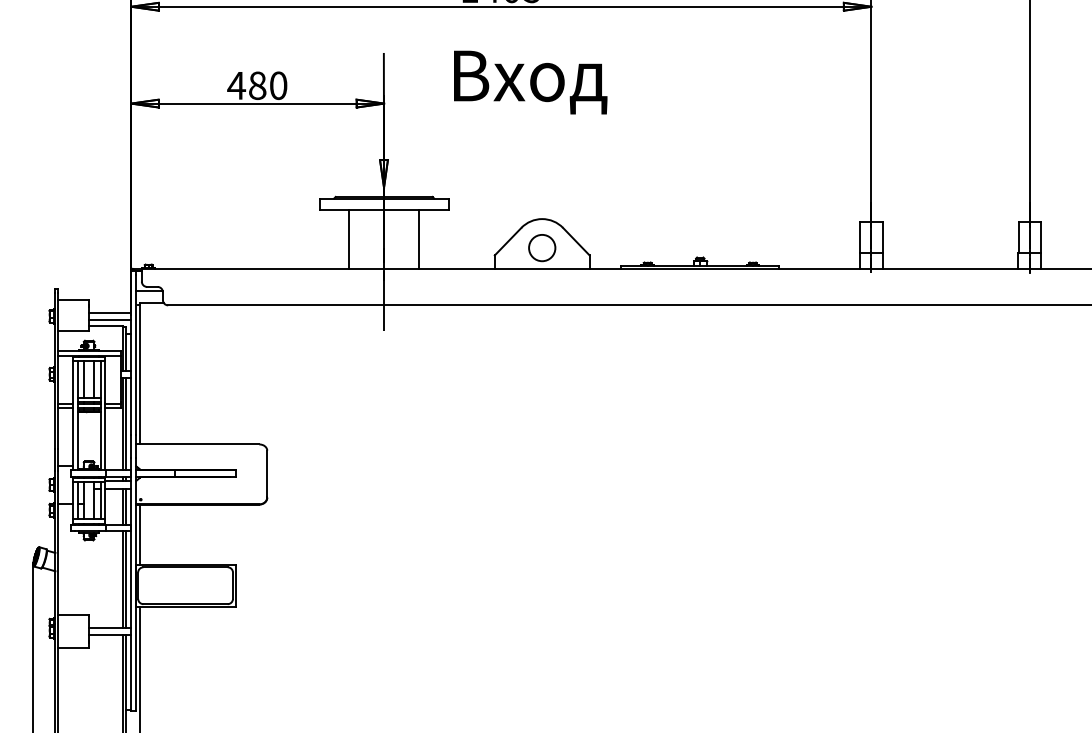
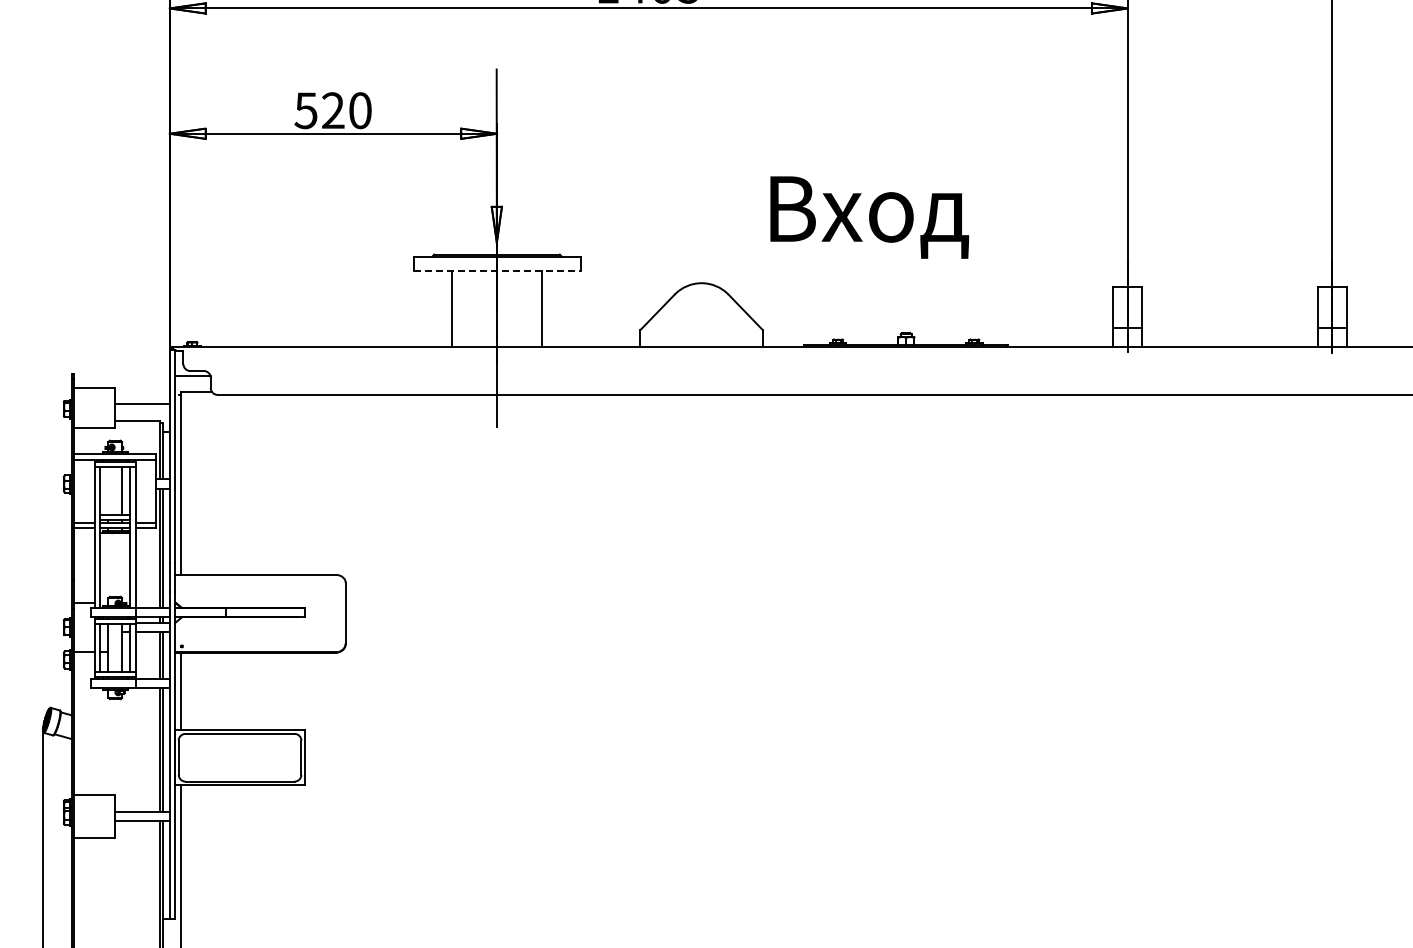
text: (530, 82) -> (869, 217), moved
text: (246, 85) -> (318, 110), 480 -> 520
line: (384, 209) -> (497, 270), solid -> dashed
circle: (542, 247) -> (701, 320), removed
line: (110, 319) -> (142, 413), removed
line: (83, 380) -> (108, 491), removed

